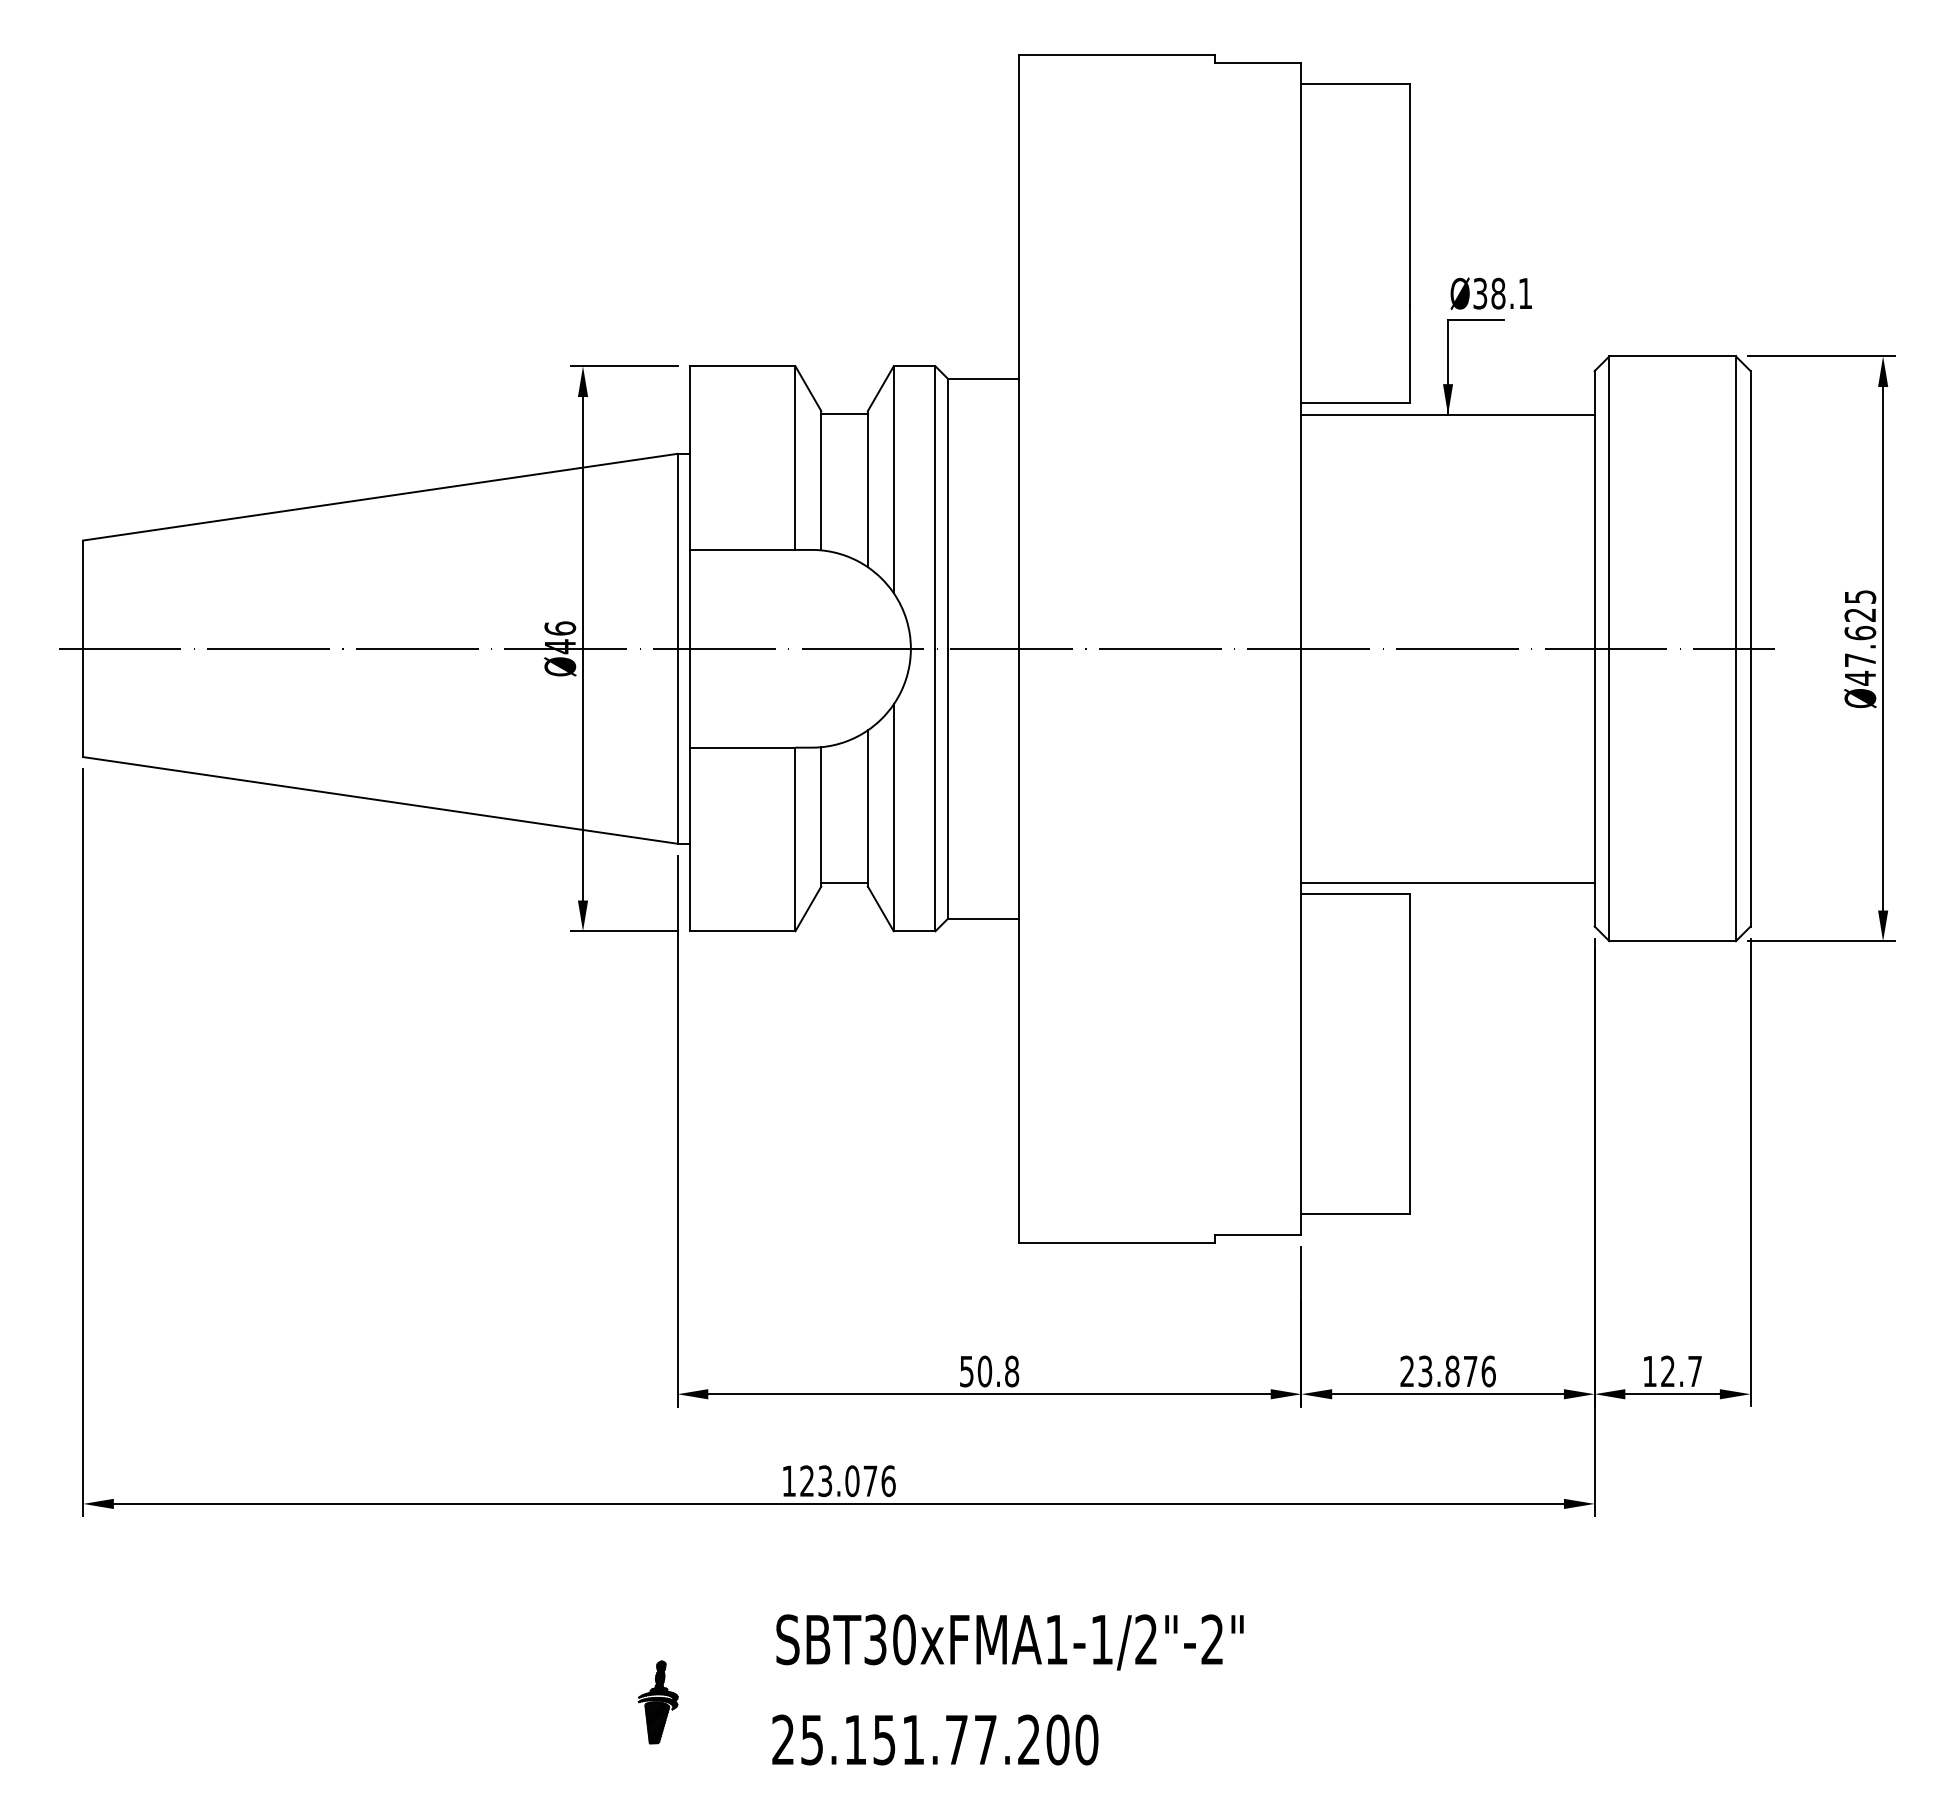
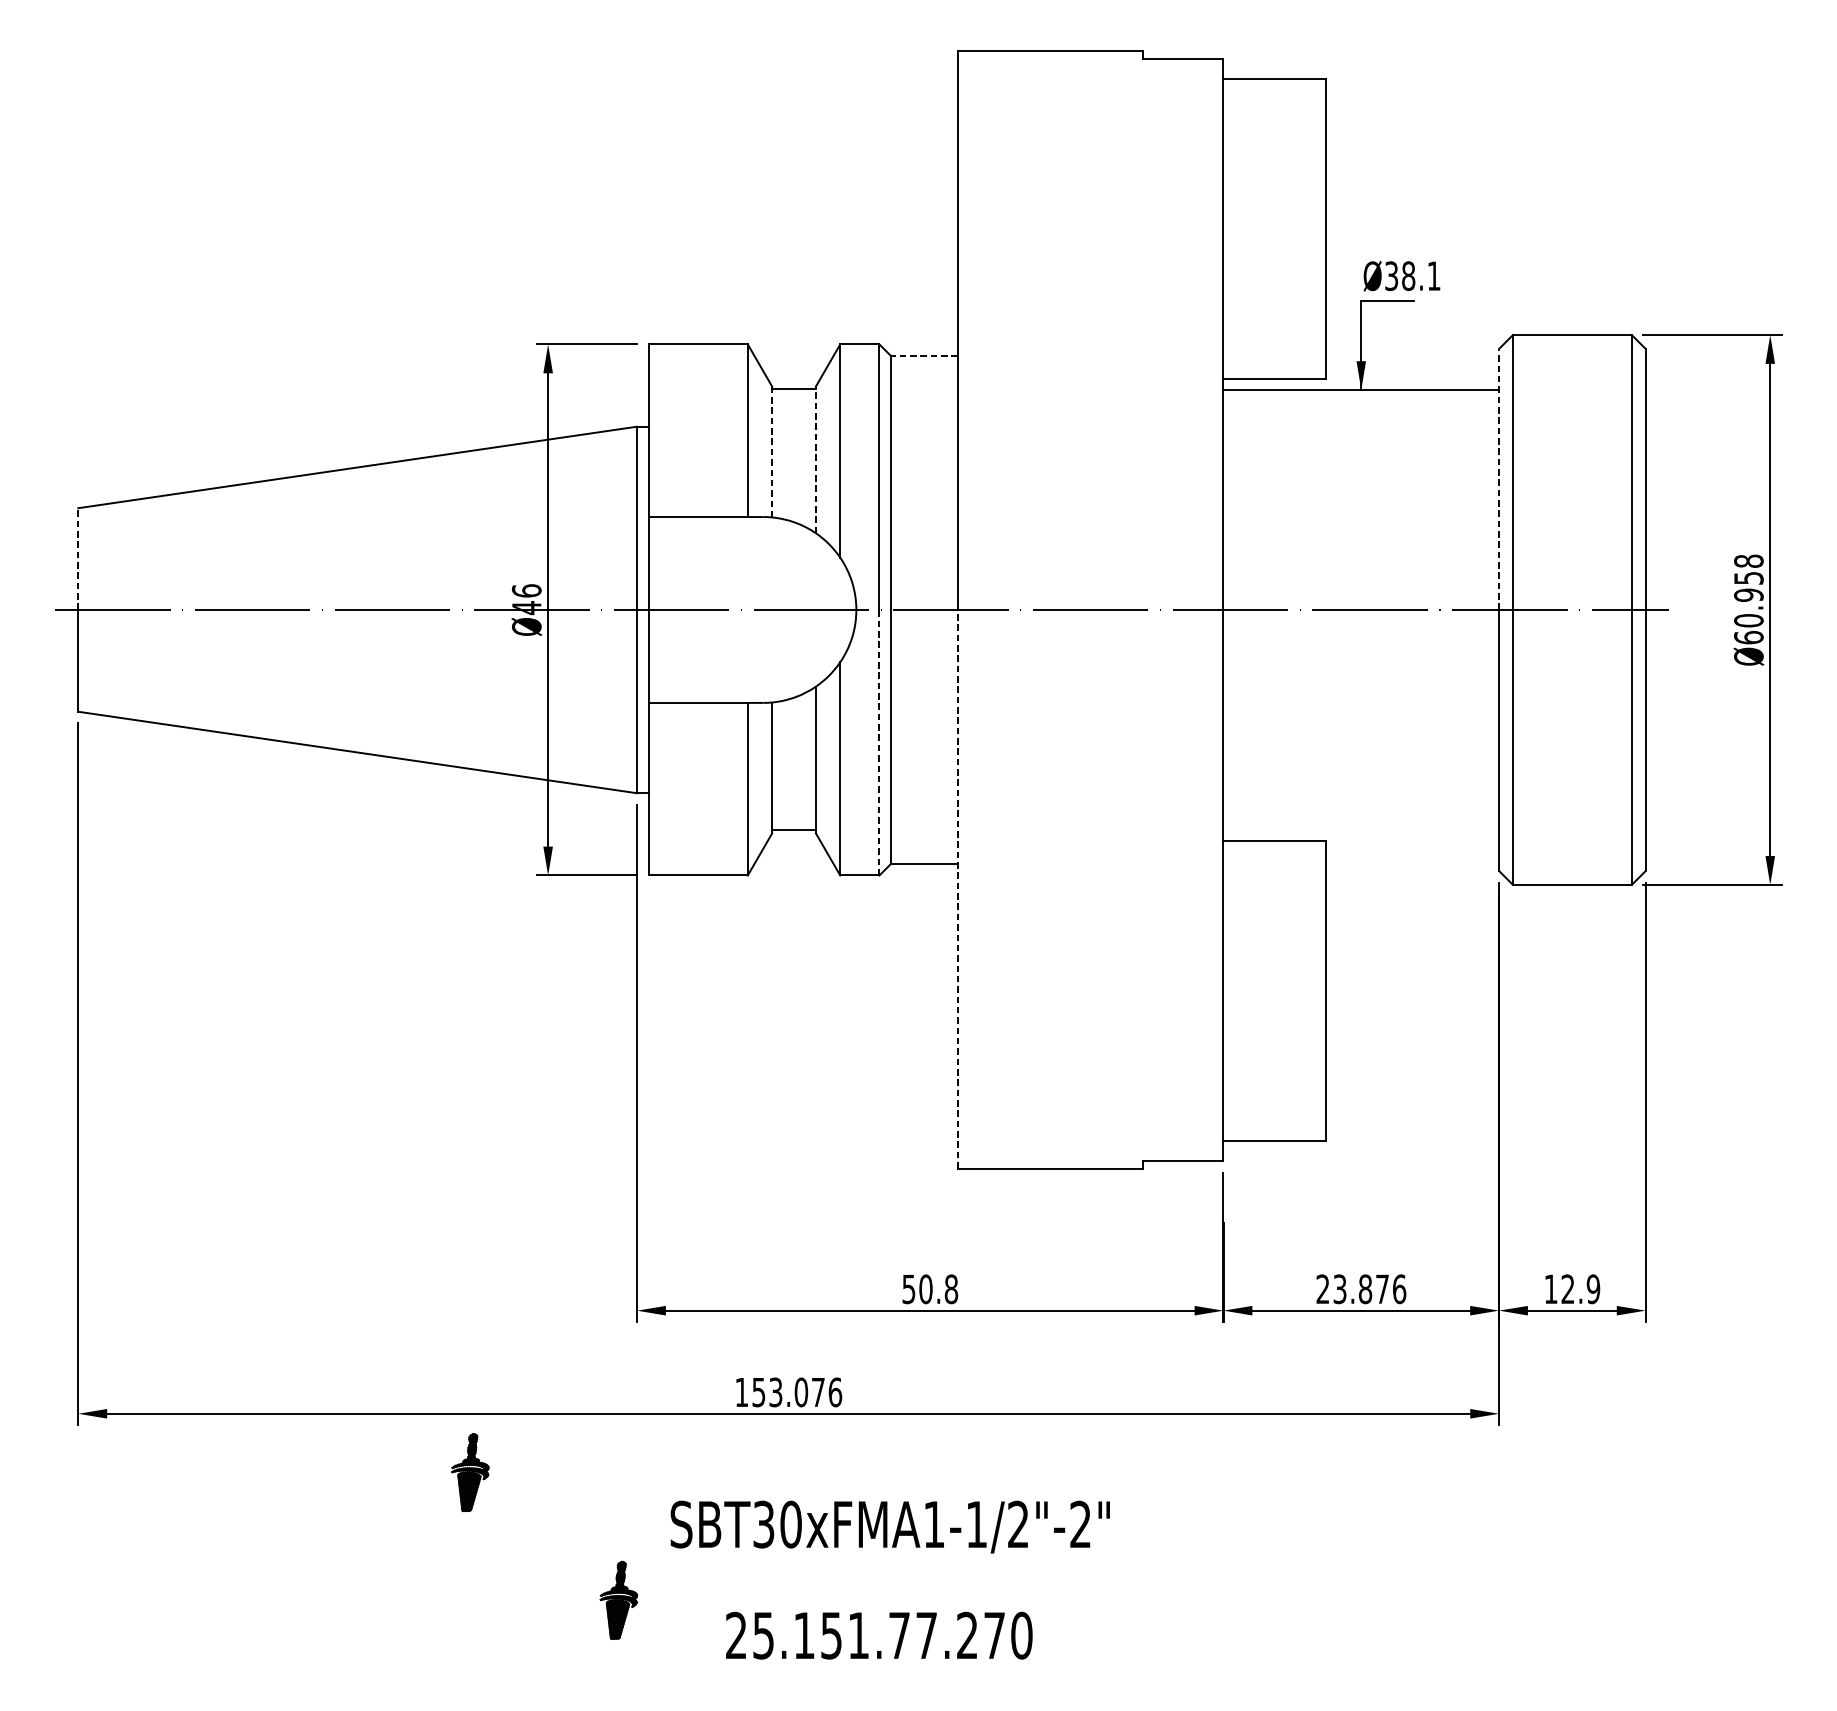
line: (983, 378) -> (924, 355), solid -> dashed
line: (821, 480) -> (772, 451), solid -> dashed
line: (867, 488) -> (815, 459), solid -> dashed
line: (1594, 509) -> (1498, 479), solid -> dashed
line: (83, 594) -> (78, 558), solid -> dashed
text: (1860, 637) -> (1748, 599), Ø47.625 -> Ø60.958
line: (935, 789) -> (879, 742), solid -> dashed
line: (1447, 882) -> (1360, 829), removed
line: (1018, 945) -> (957, 888), solid -> dashed
text: (1695, 1371) -> (1593, 1289), 12.7 -> 12.9
text: (806, 1481) -> (758, 1392), 123.076 -> 153.076
part: (499, 1566) -> (469, 1472), added
text: (1009, 1642) -> (889, 1527), moved
text: (1057, 1739) -> (994, 1635), 25.151.77.200 -> 25.151.77.270

